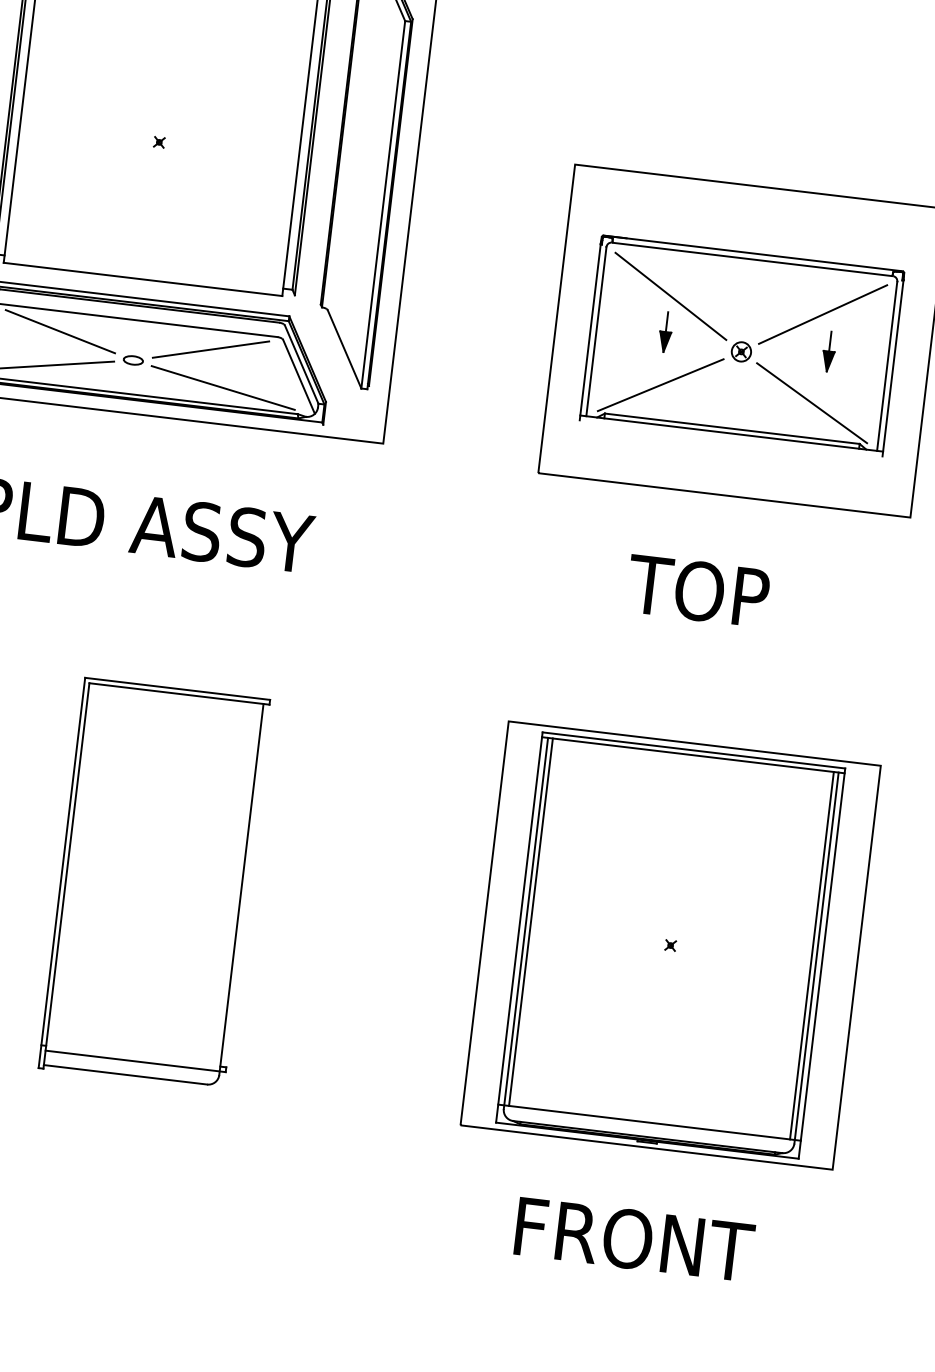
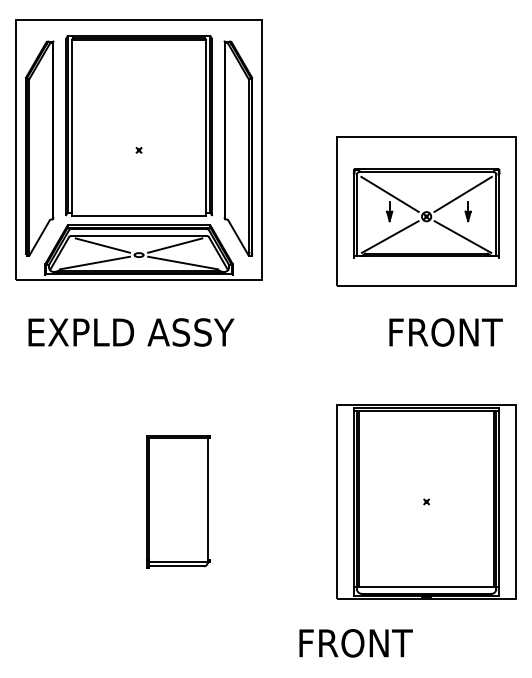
text: (749, 597) -> (444, 332), TOP -> FRONT
part: (154, 883) -> (178, 501), size x0.7
text: (633, 1239) -> (355, 643), moved

